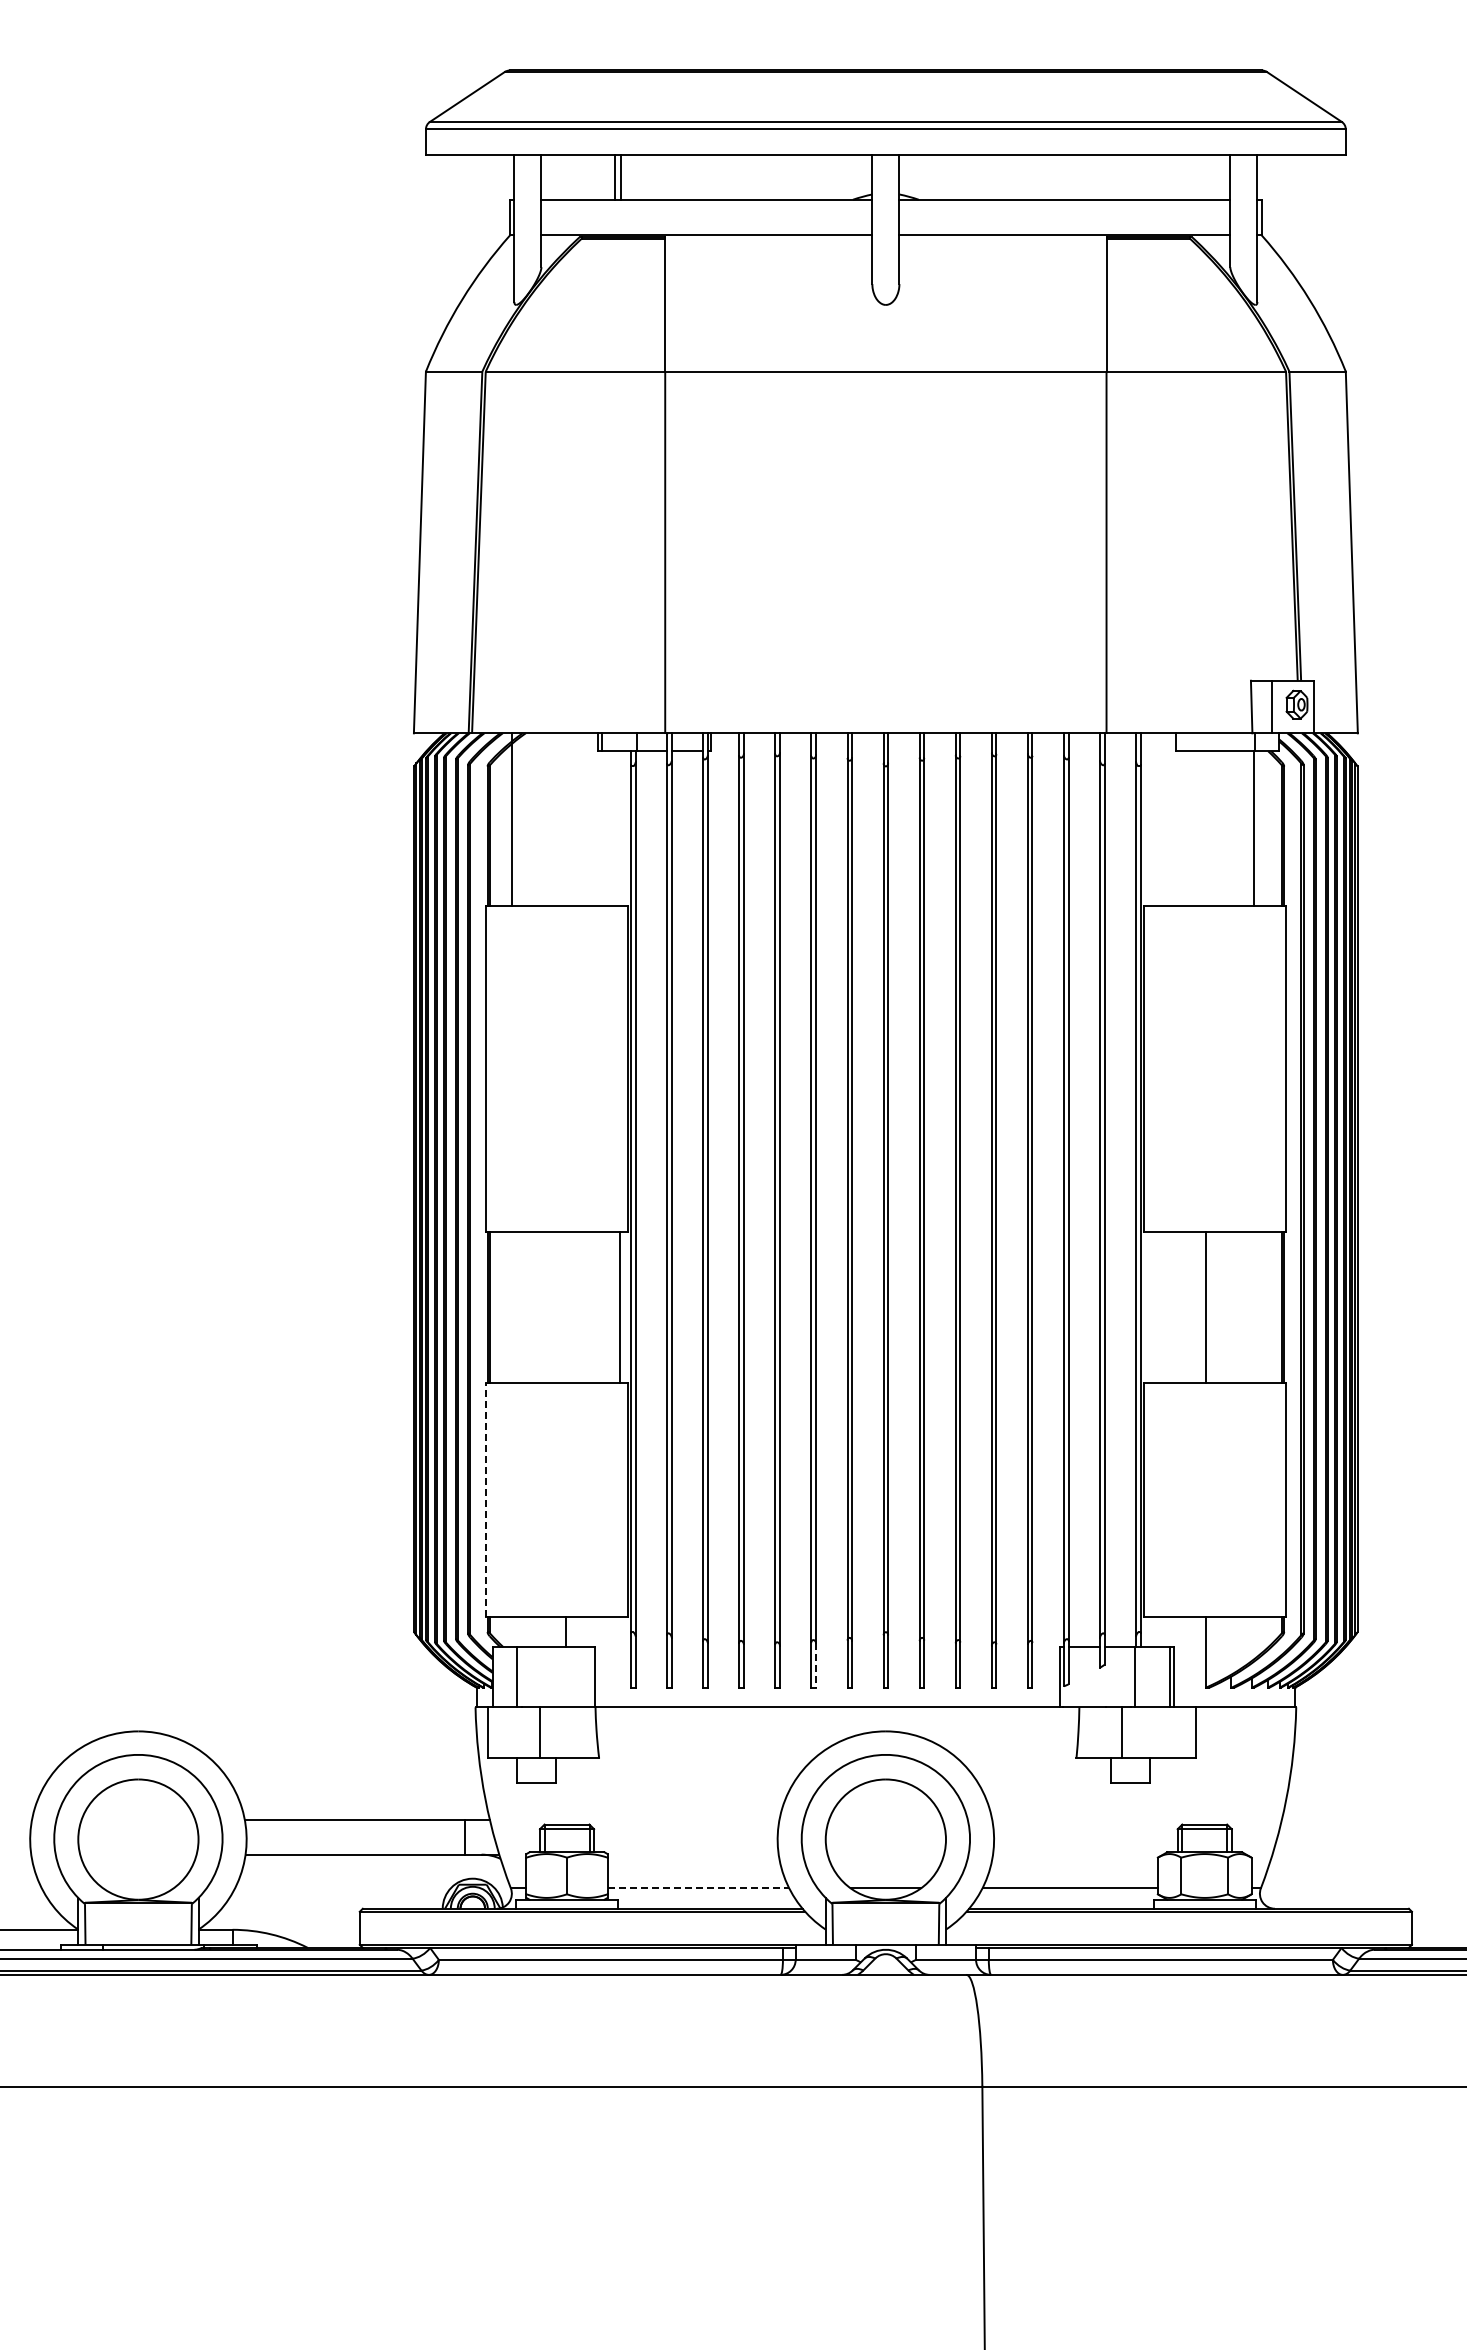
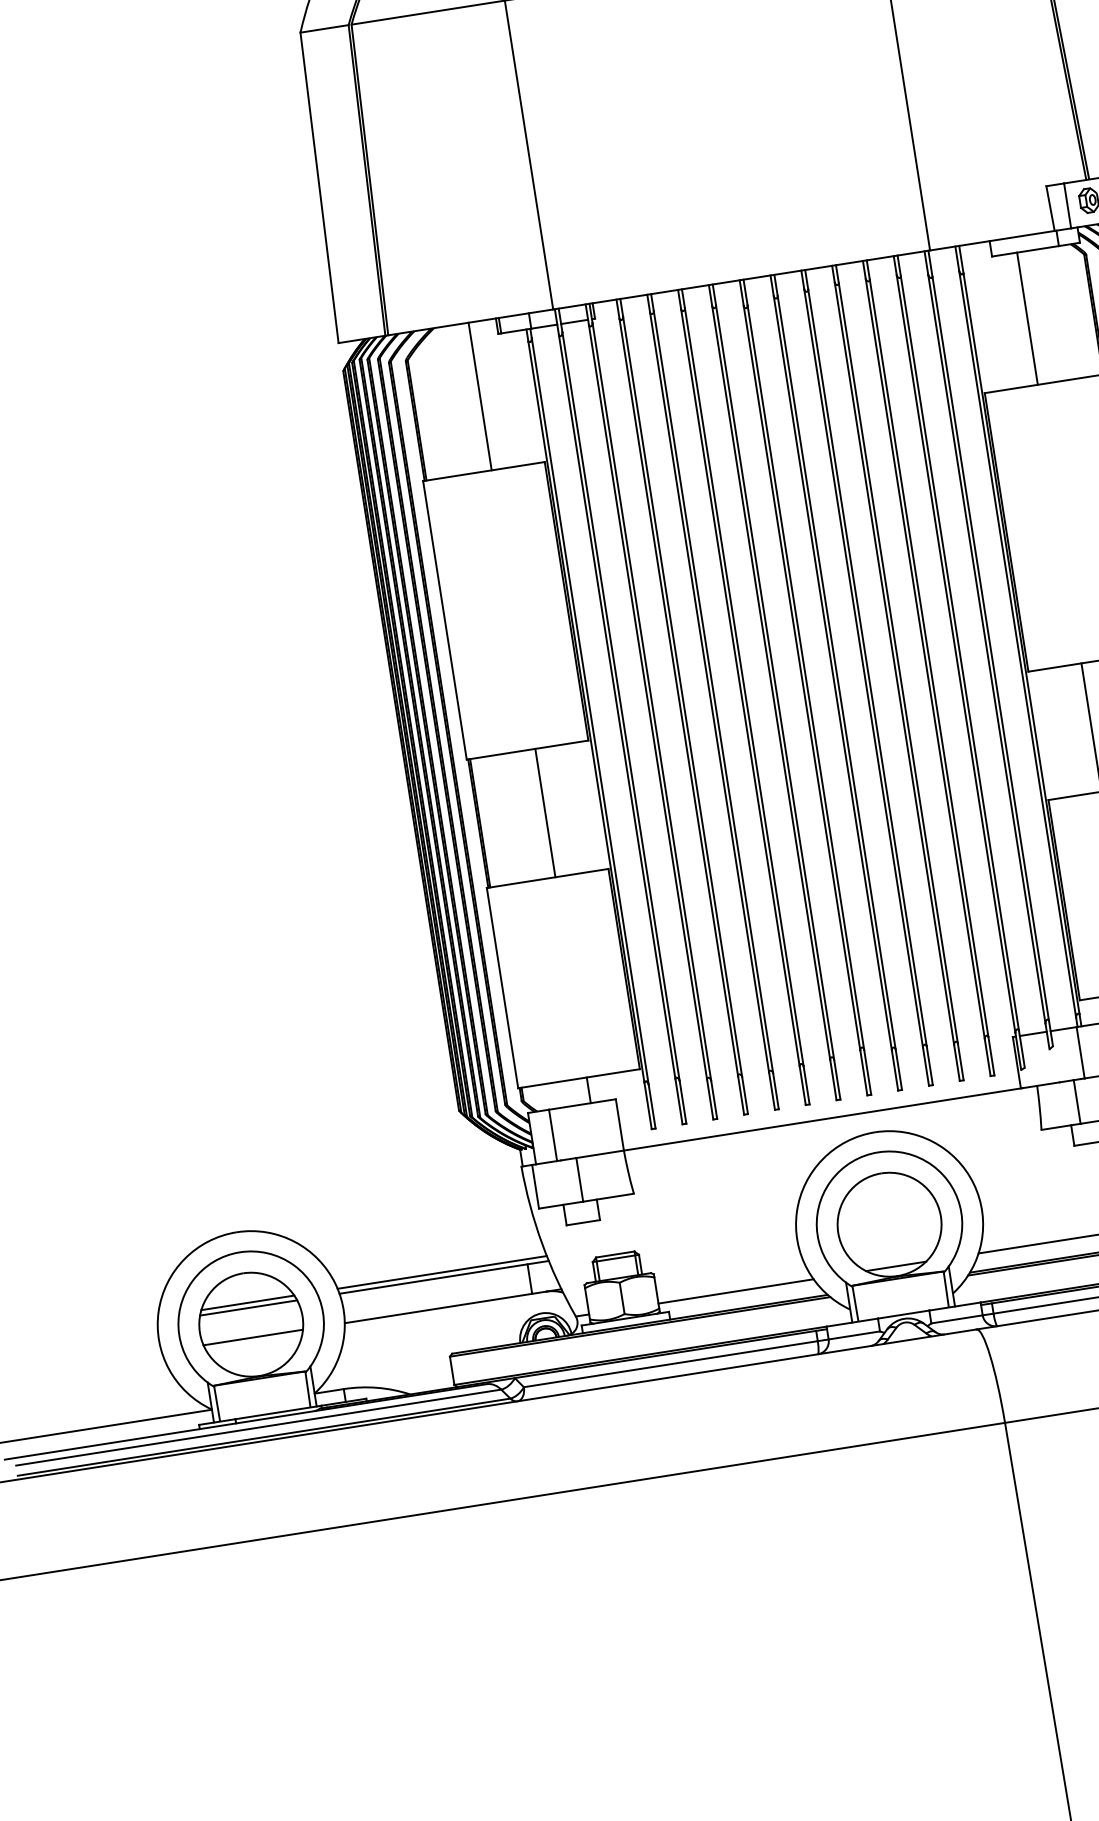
line: (512, 819) -> (480, 396), moved
line: (1253, 828) -> (1027, 318), moved
line: (620, 1307) -> (545, 813), moved
line: (485, 1499) -> (502, 987), dashed -> solid
line: (815, 1666) -> (806, 1086), dashed -> solid
line: (138, 1814) -> (247, 1303), added
line: (365, 1814) -> (441, 1272), added
line: (138, 1820) -> (248, 1308), added
line: (138, 1854) -> (253, 1337), added
line: (698, 1888) -> (736, 1291), dashed -> solid

